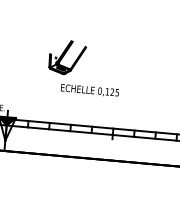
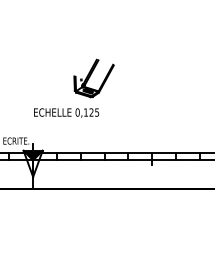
text: (90, 90) -> (66, 112), moved

